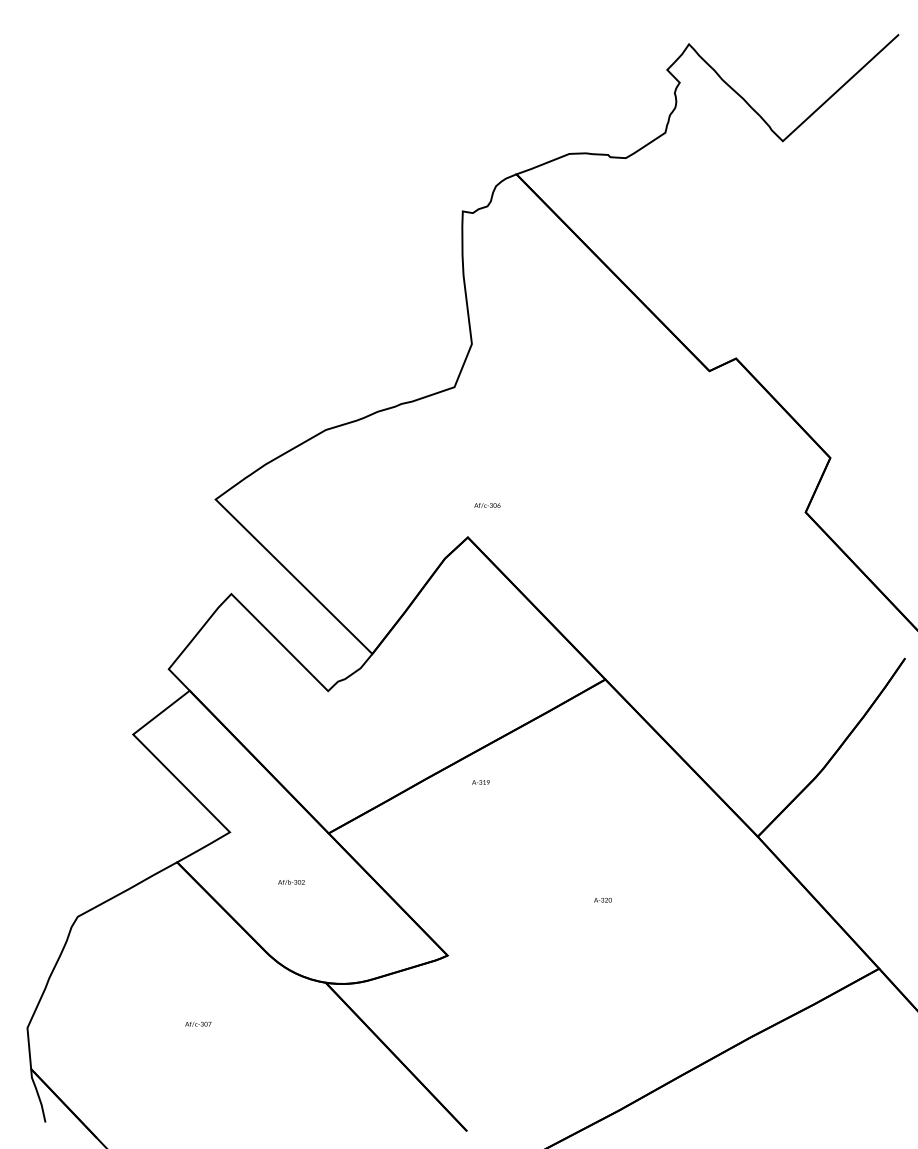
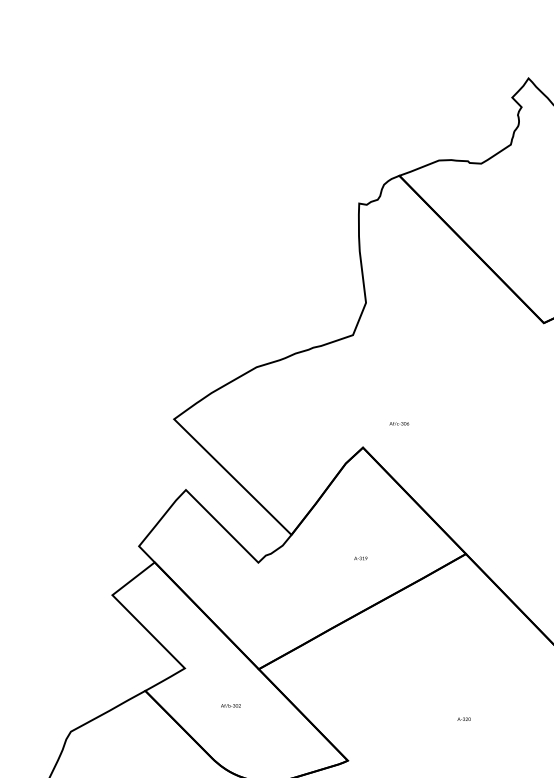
text: (487, 505) -> (399, 423), moved
text: (480, 782) -> (360, 558), moved

